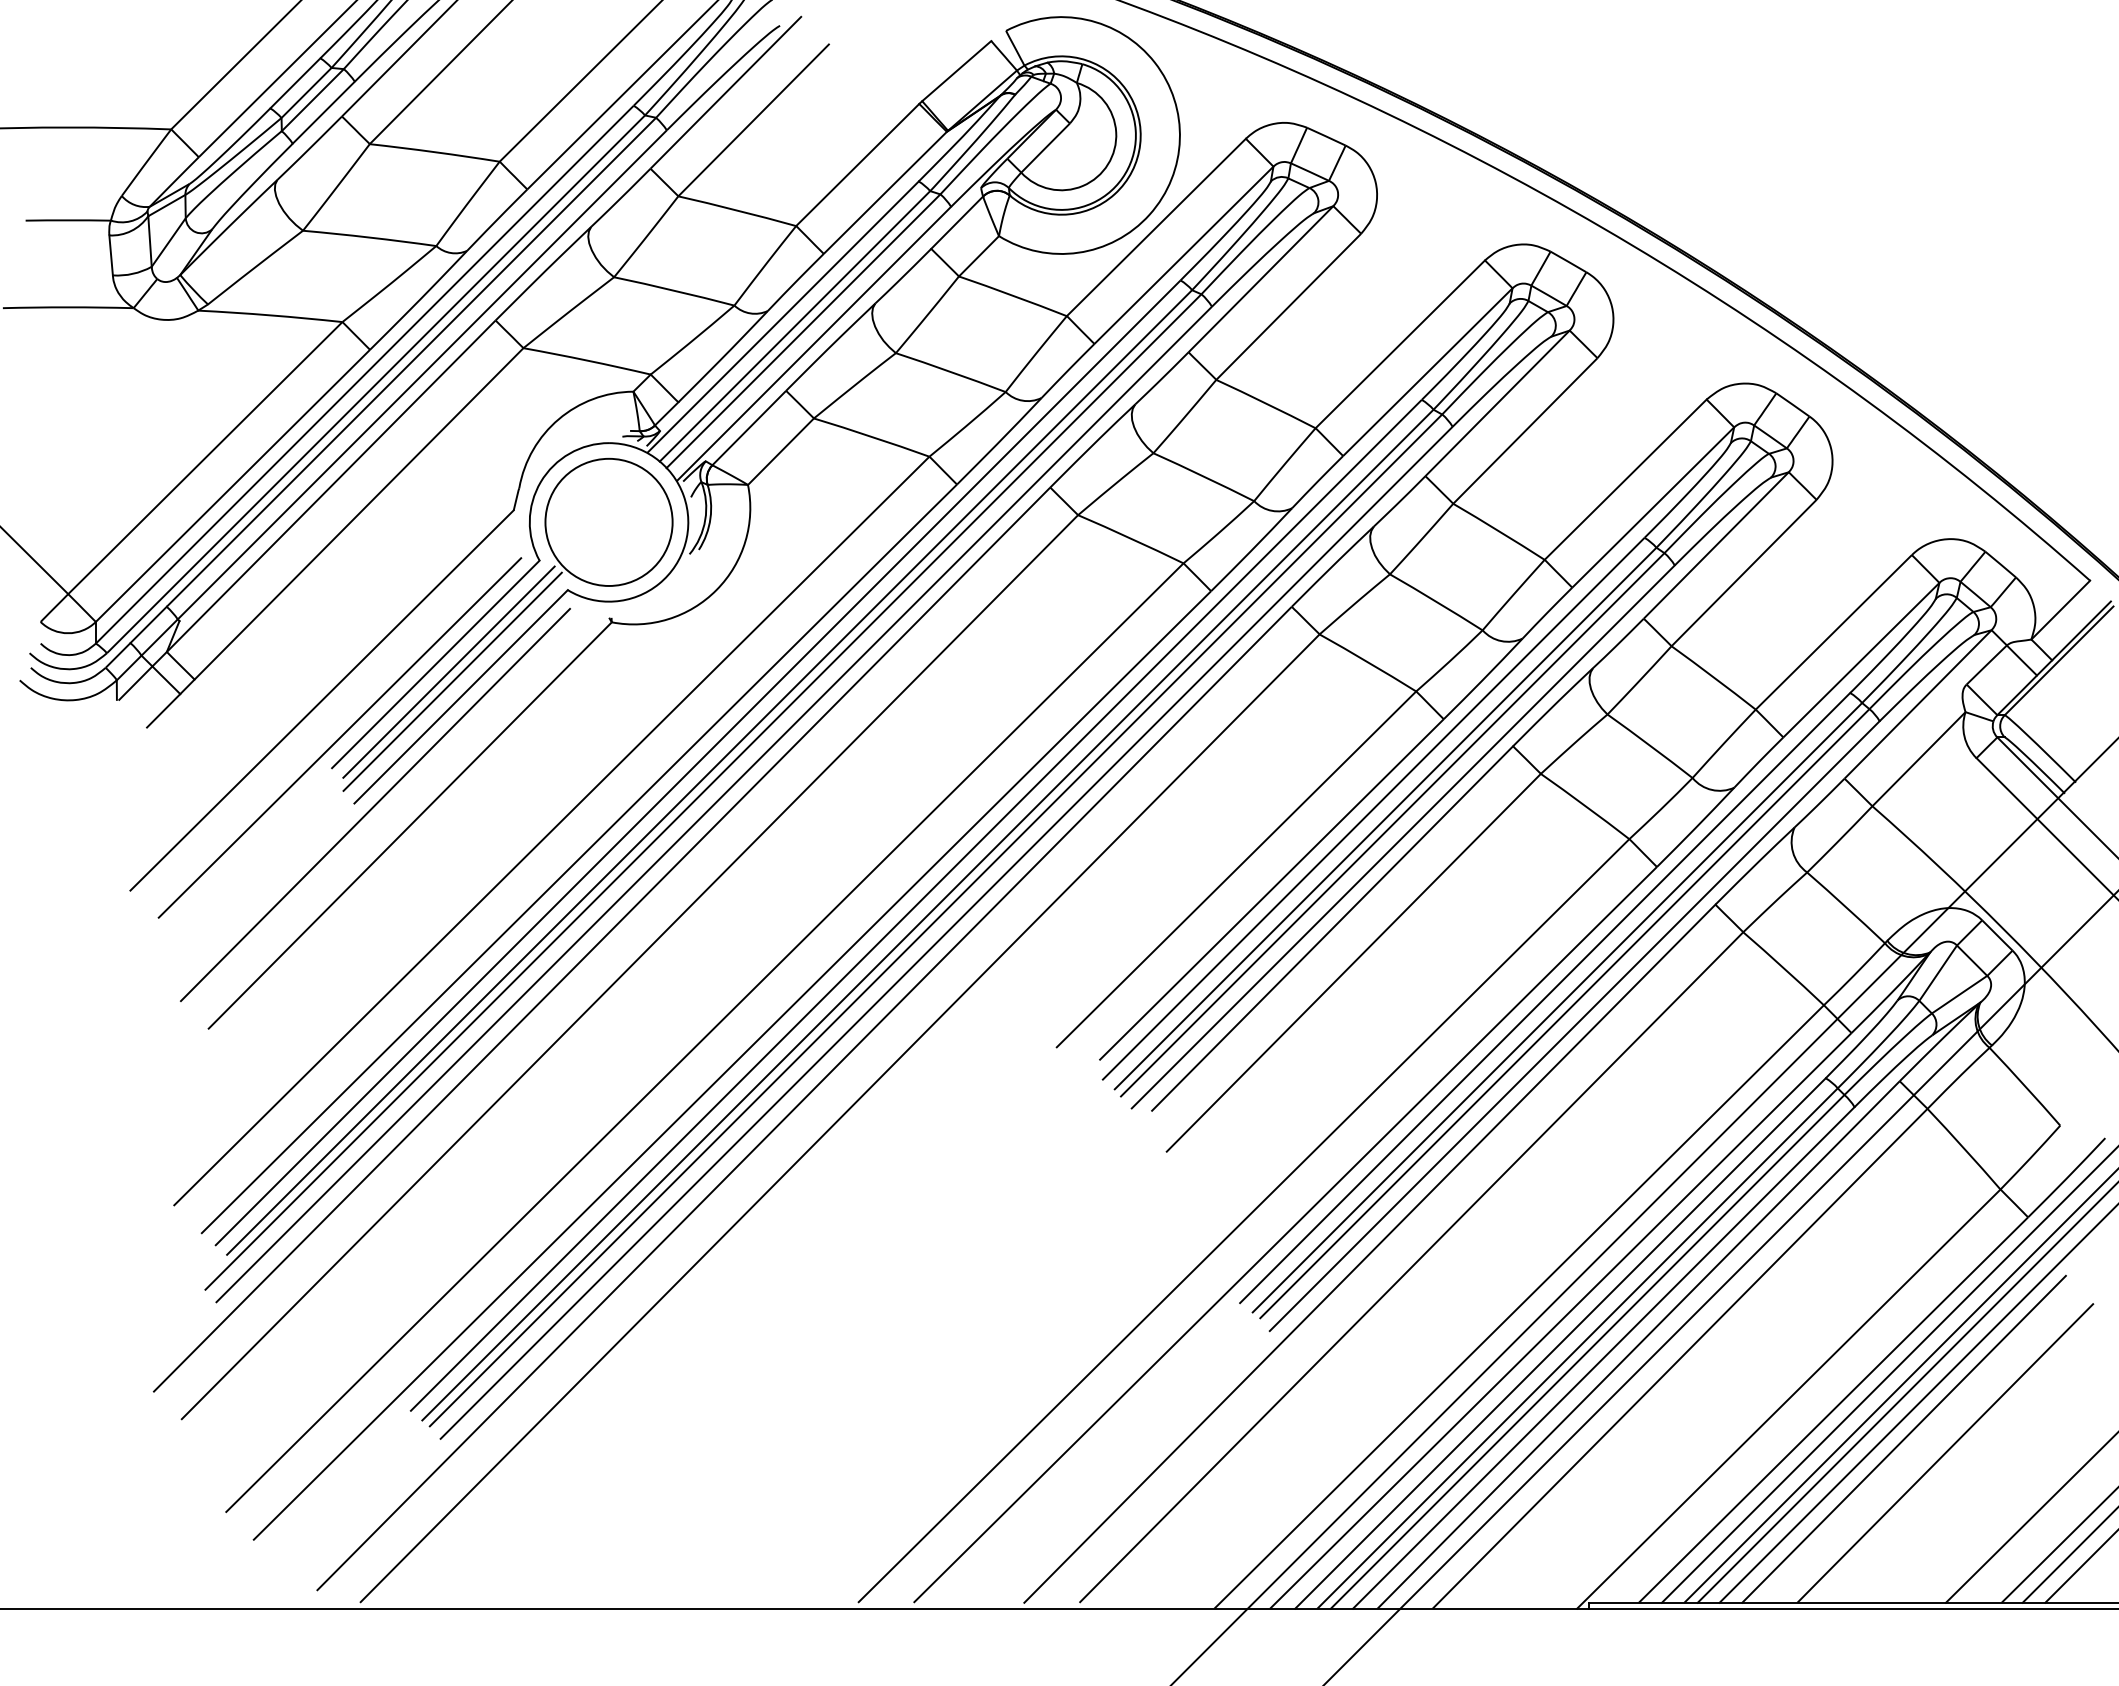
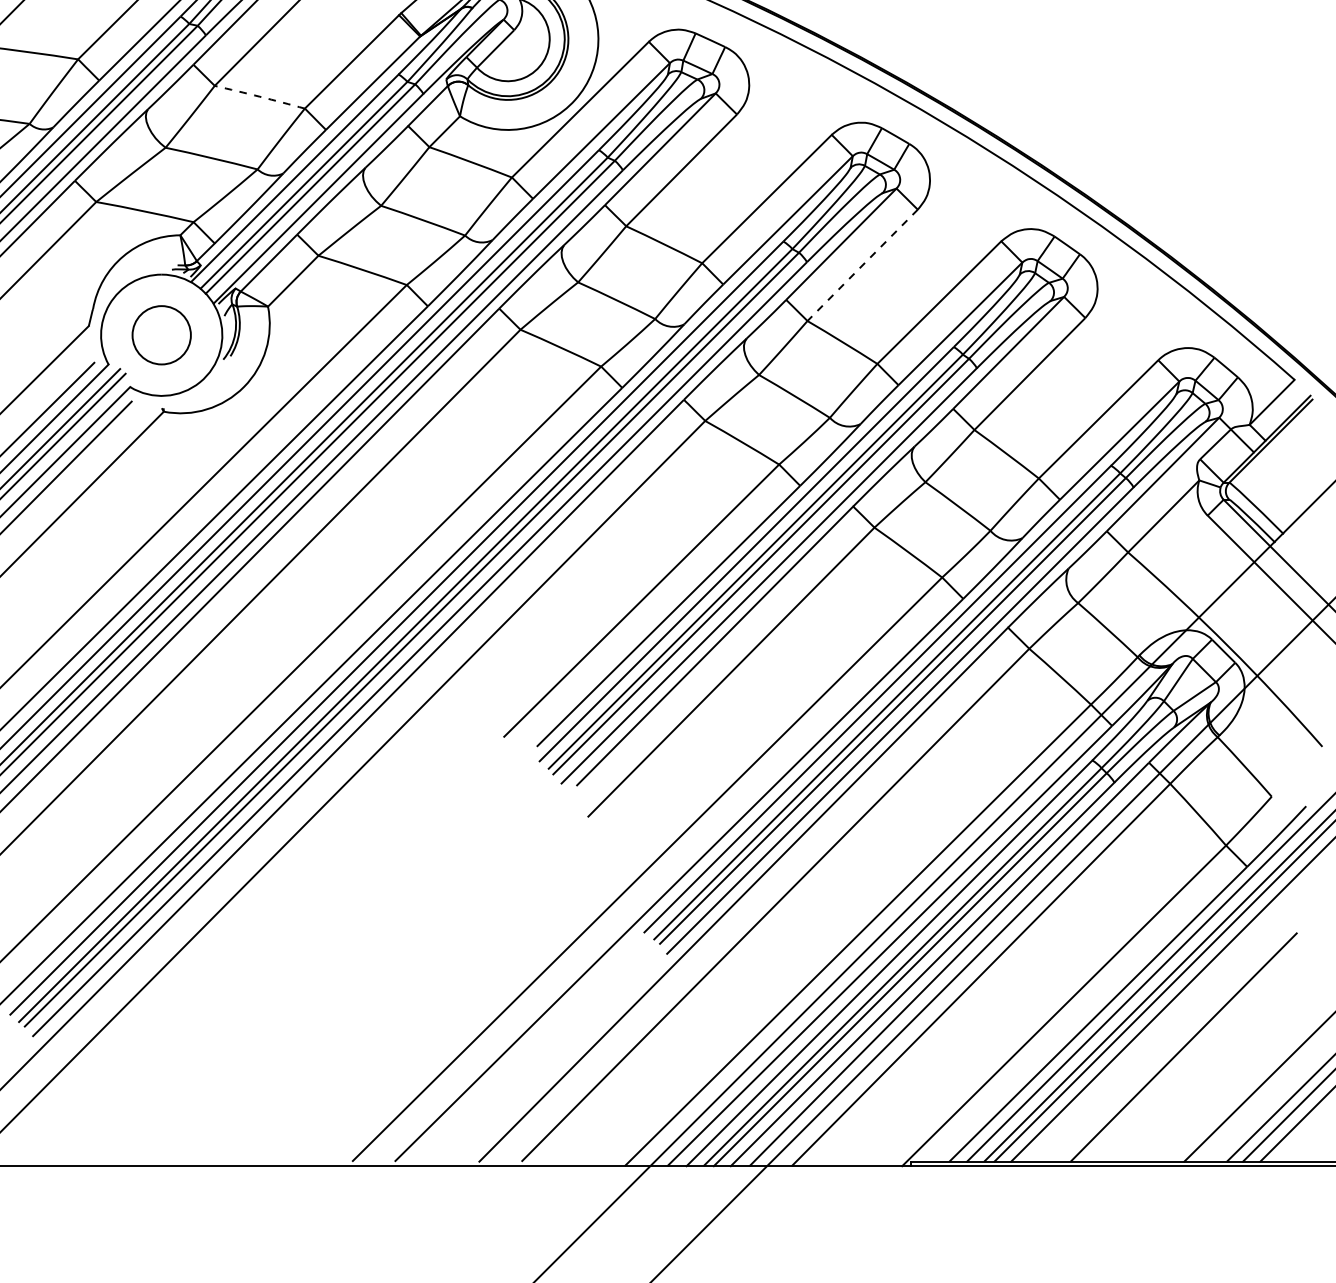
arc: (737, 210) -> (259, 96), solid -> dashed
line: (1525, 430) -> (862, 264), solid -> dashed
circle: (608, 521) -> (161, 334), size x0.6
line: (1903, 1438) -> (1151, 1036), removed

